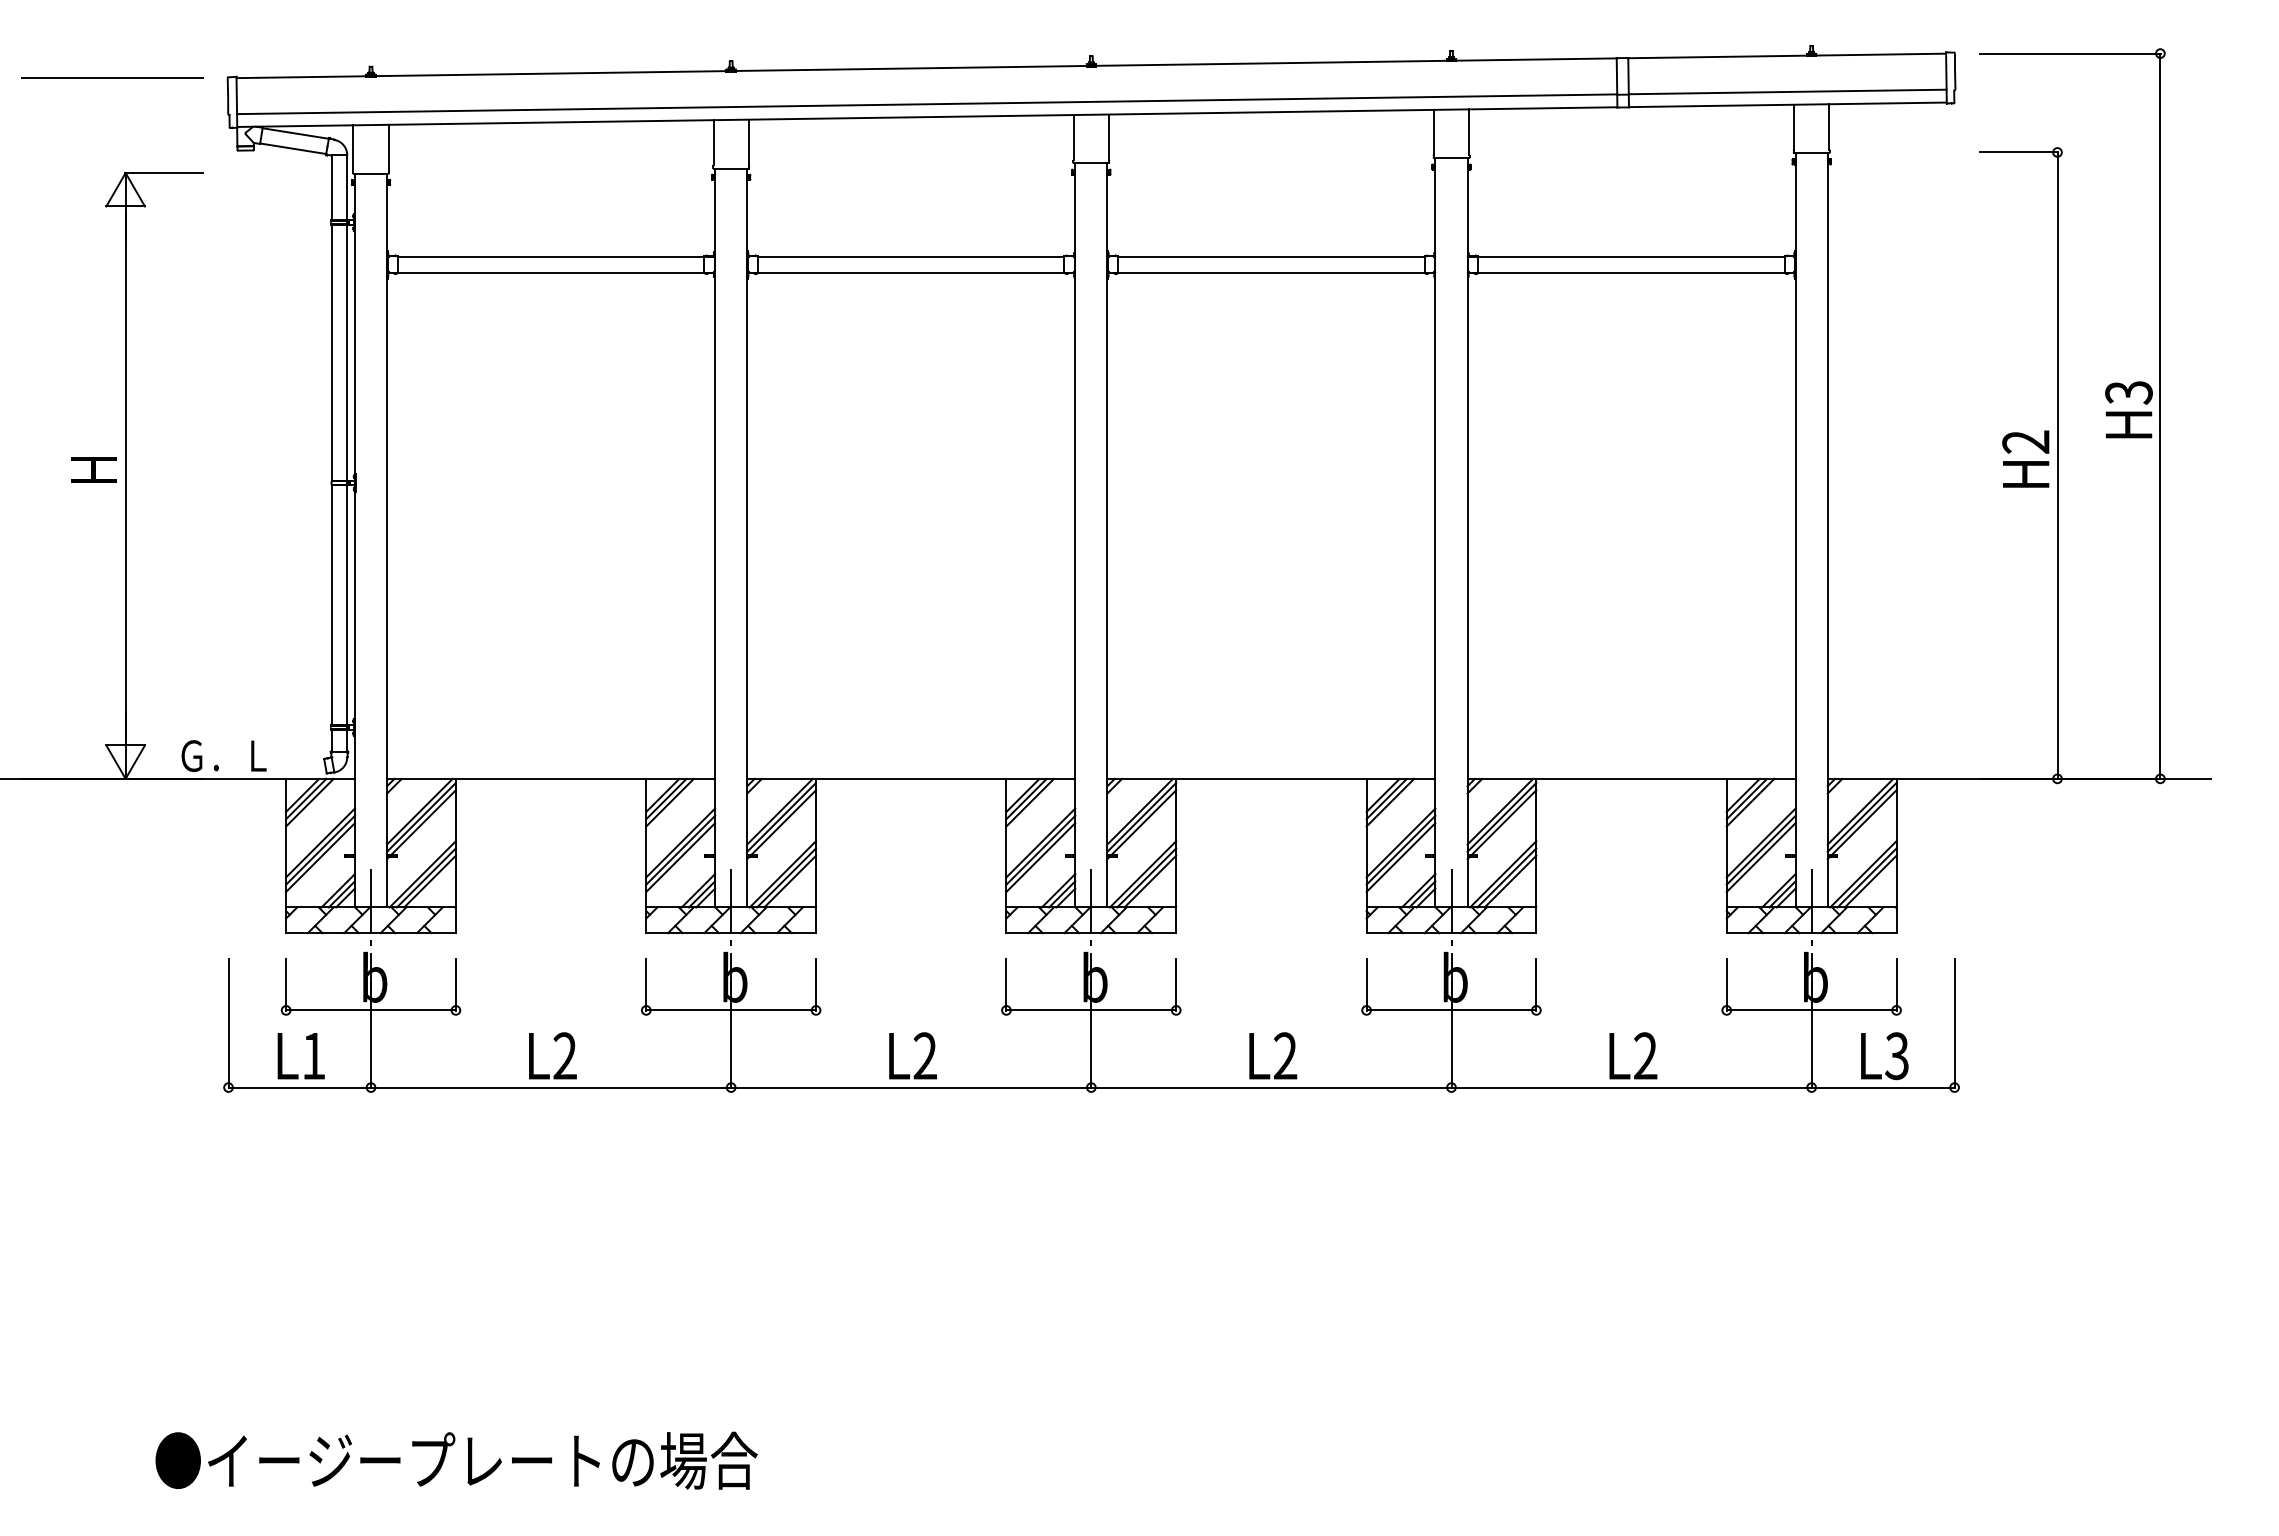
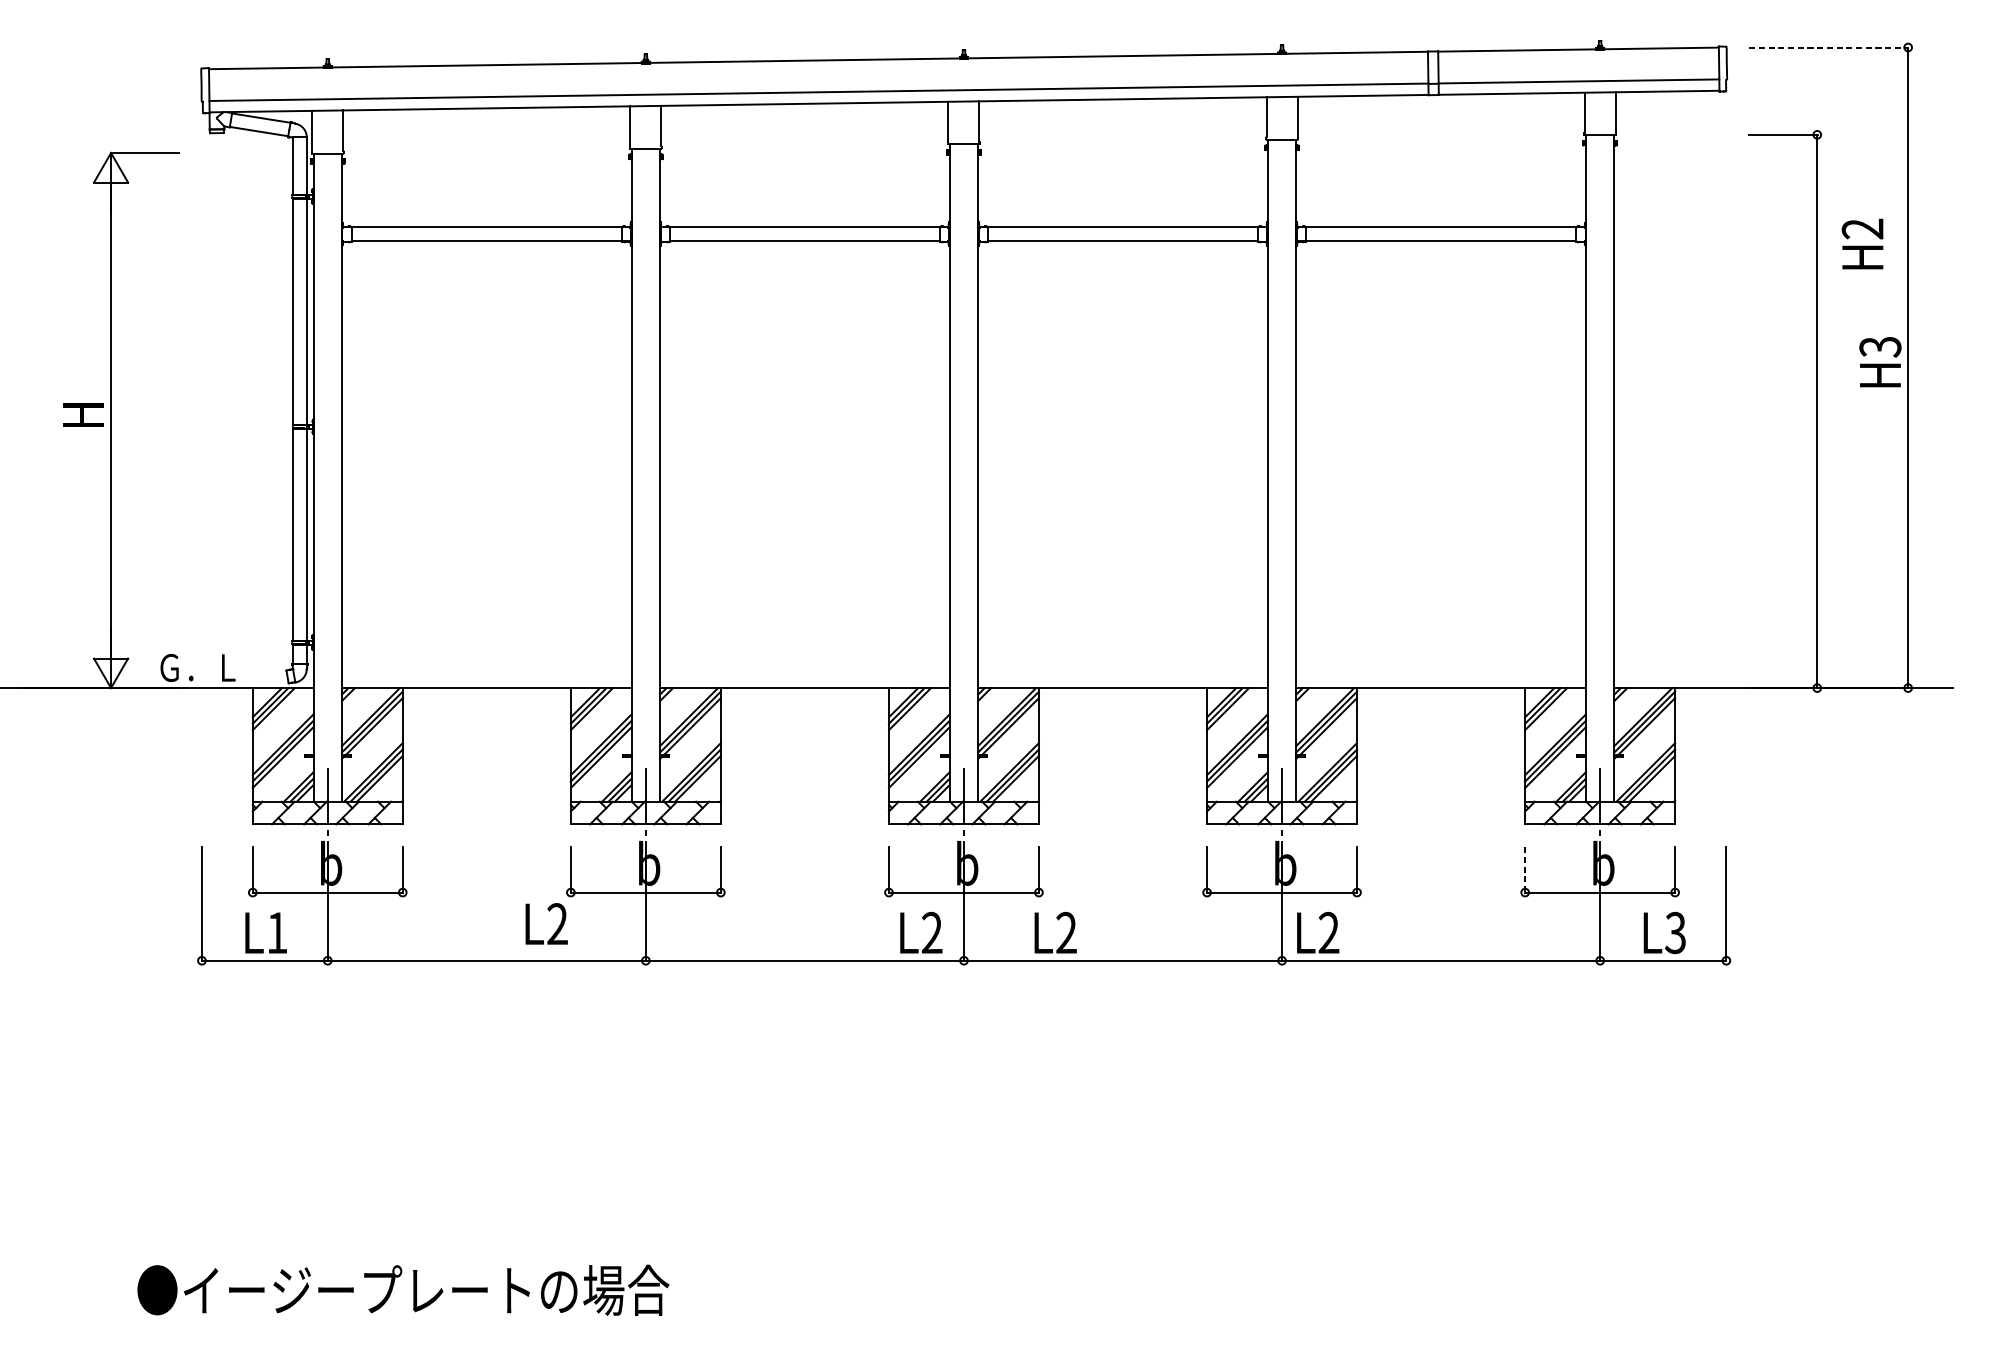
line: (2070, 53) -> (1828, 47), solid -> dashed
line: (112, 78) -> (99, 69), removed
text: (2025, 458) -> (1862, 243), moved
line: (1726, 984) -> (1524, 869), solid -> dashed
text: (552, 1055) -> (546, 923), moved
text: (912, 1055) -> (920, 932), moved
text: (1273, 1055) -> (1055, 932), moved
text: (1633, 1055) -> (1318, 932), moved

